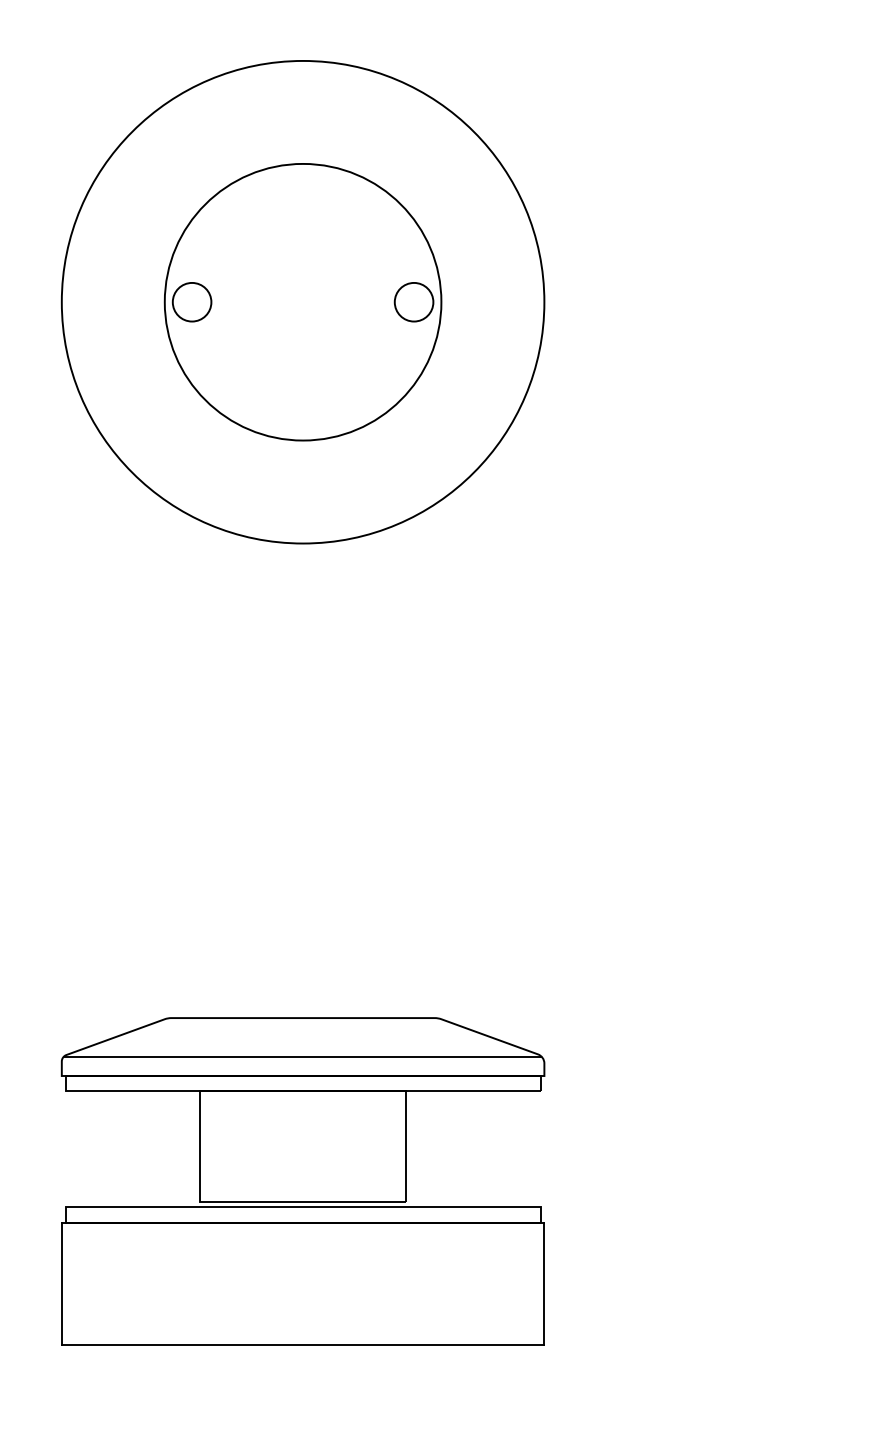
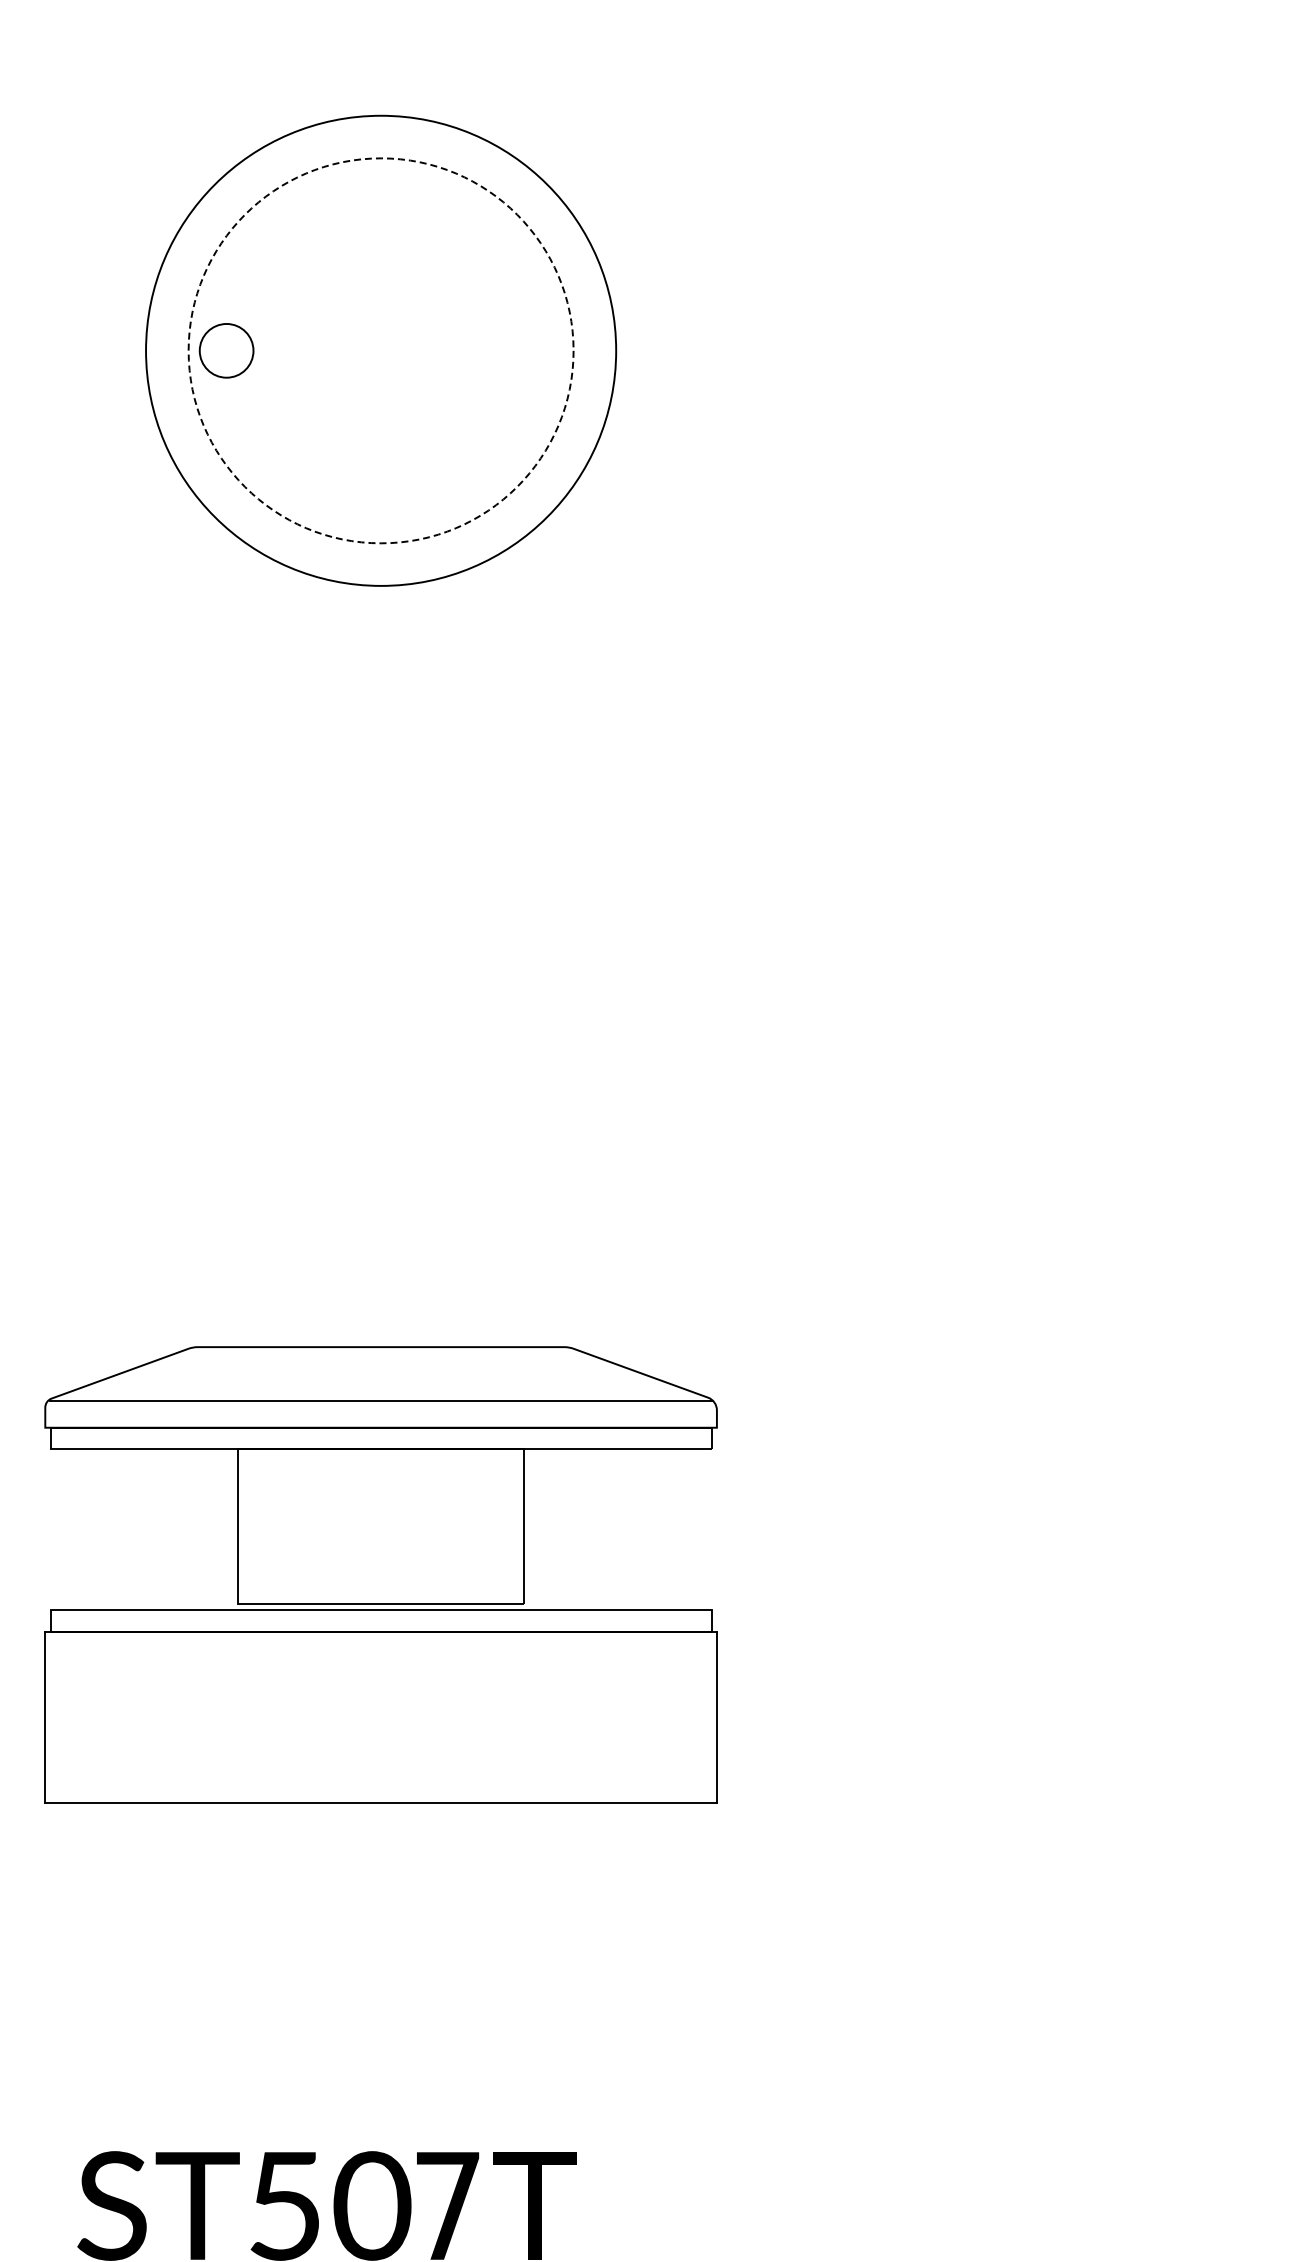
circle: (302, 301) -> (380, 350), size x0.7
circle: (302, 301) -> (380, 350), solid -> dashed
circle: (414, 301) -> (535, 350), removed

